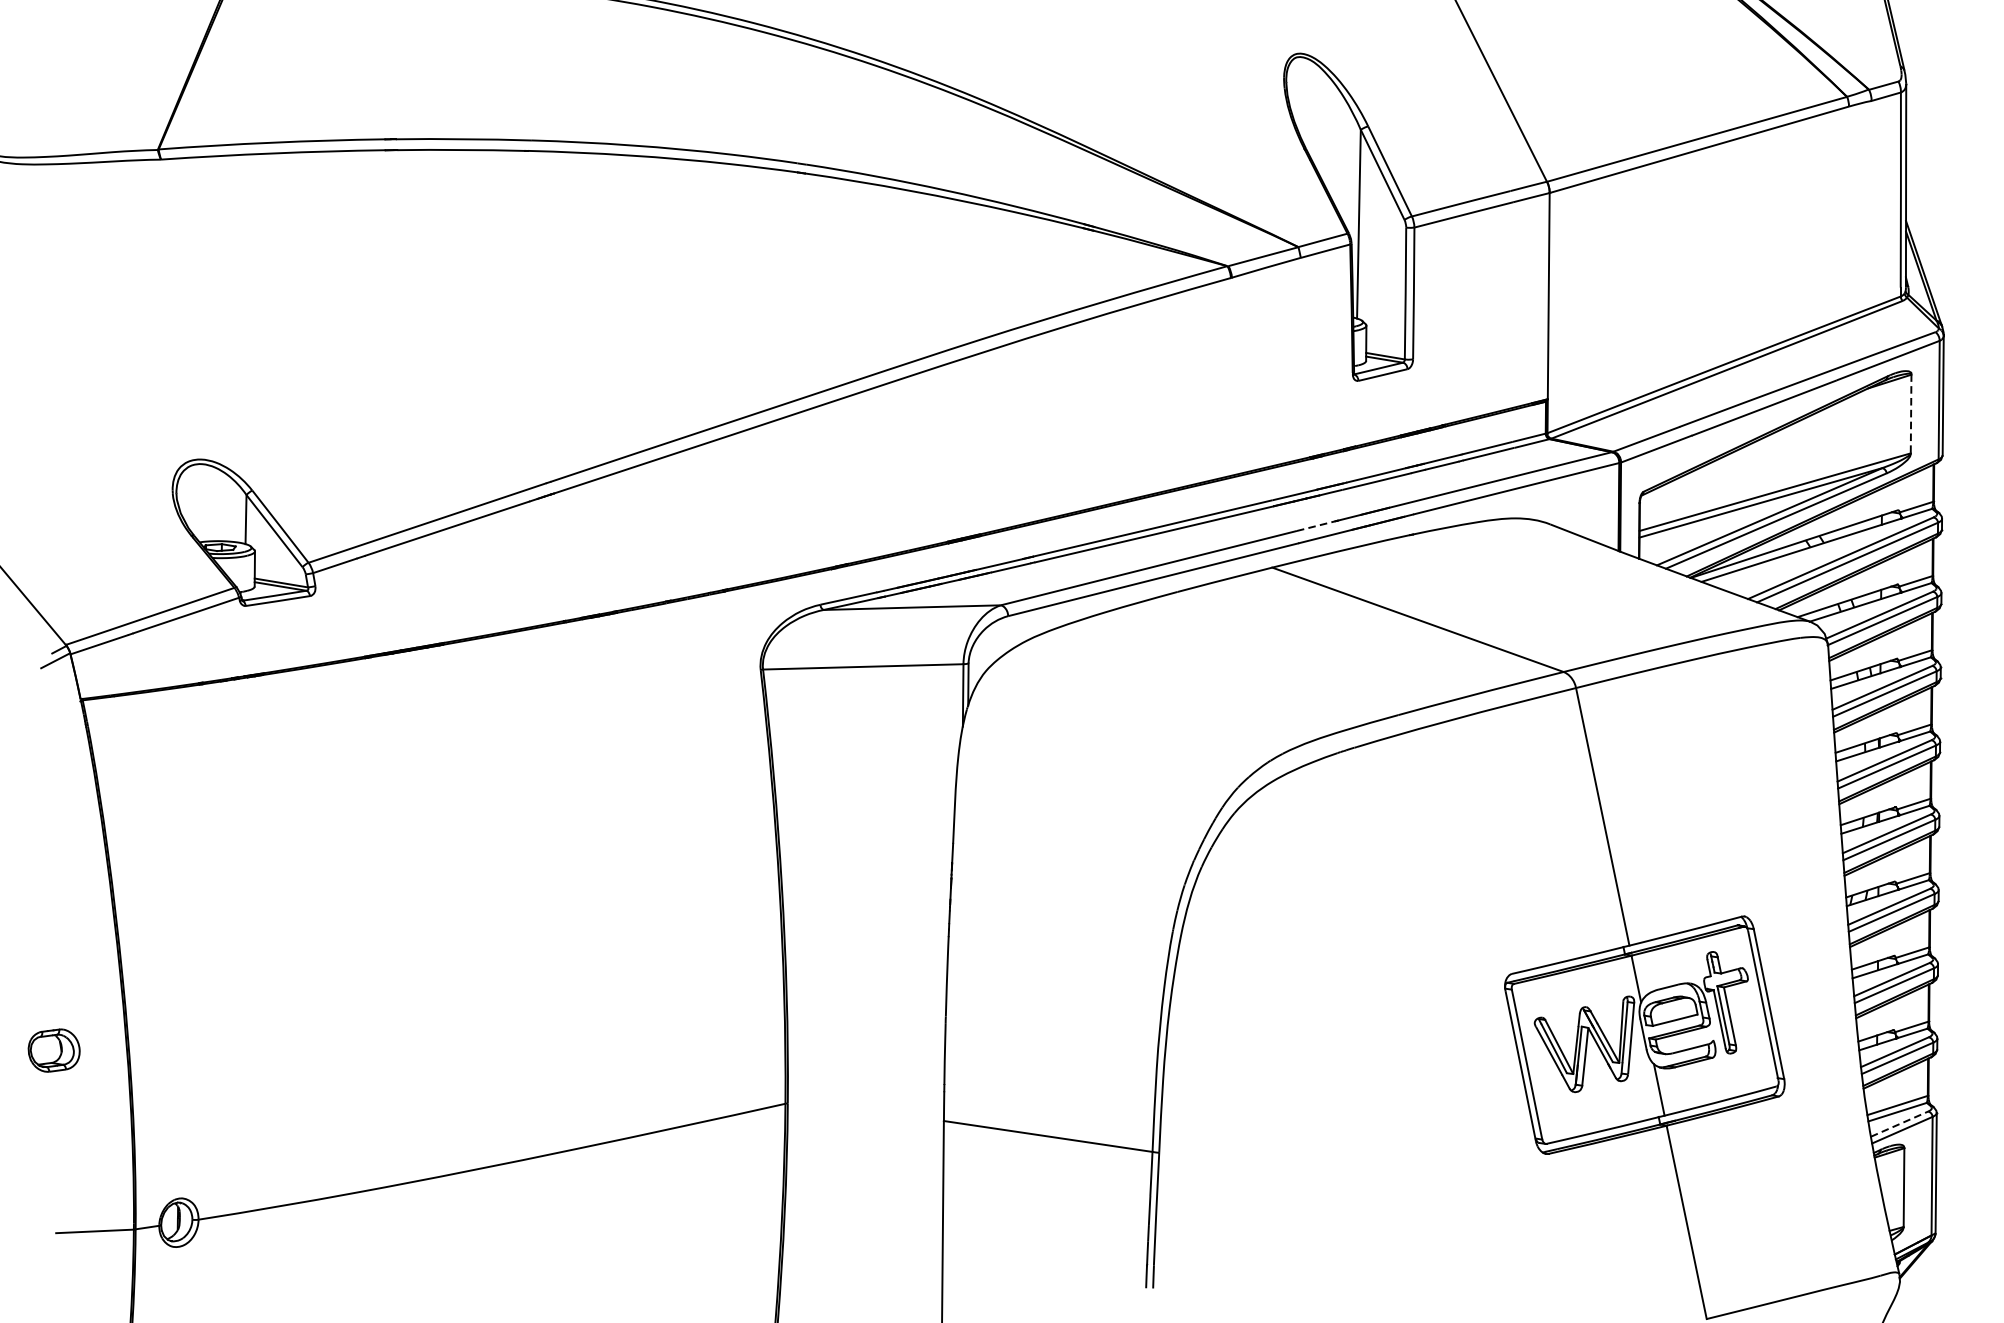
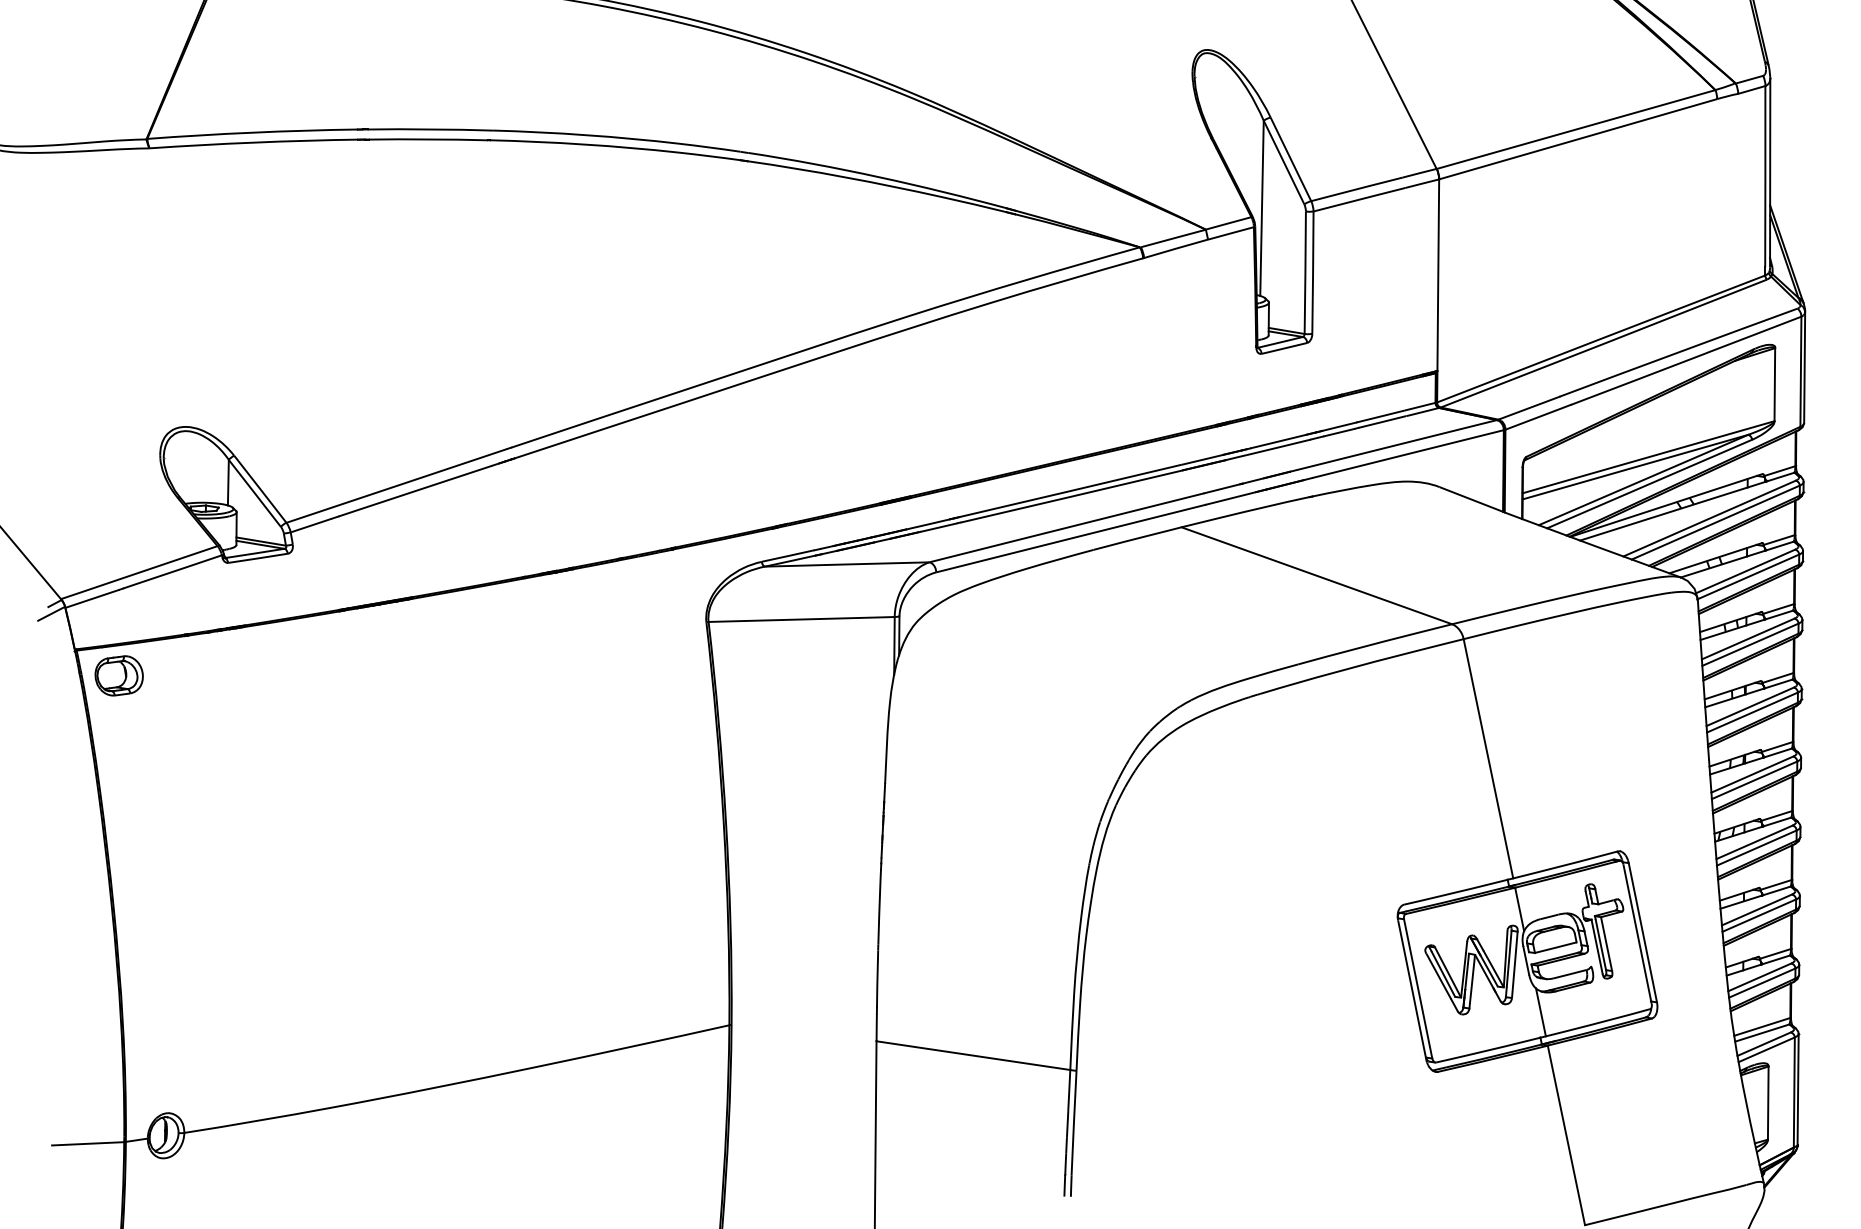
line: (1910, 412) -> (1774, 383), dashed -> solid
line: (1317, 525) -> (1223, 488), dashed -> solid
part: (53, 1050) -> (118, 675), moved
line: (1899, 1124) -> (1764, 1044), dashed -> solid

